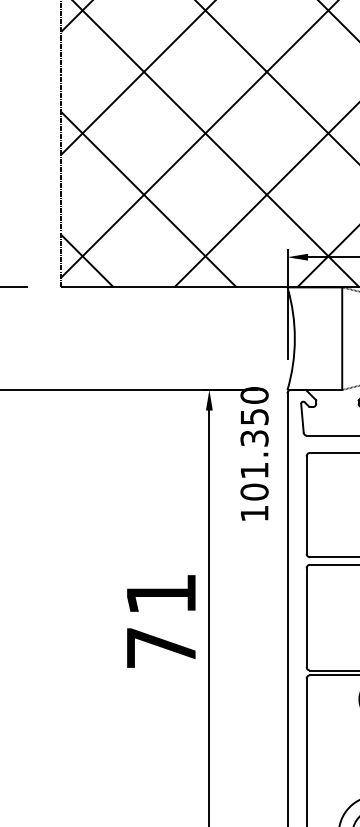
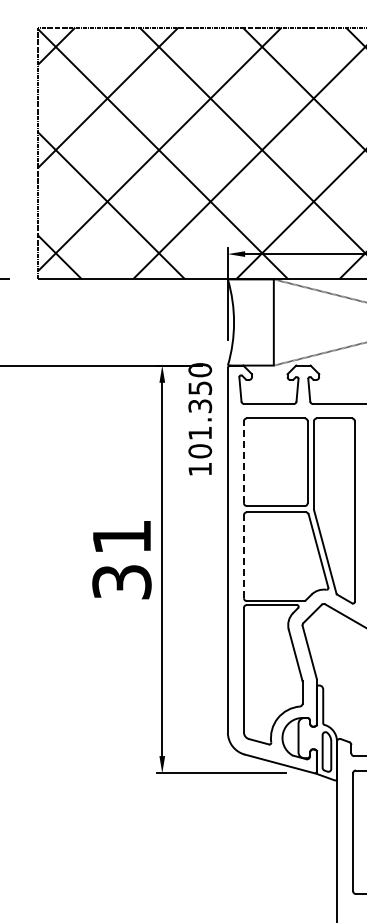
line: (306, 505) -> (243, 462), solid -> dashed
line: (306, 617) -> (243, 556), solid -> dashed
text: (160, 648) -> (121, 582), 71 -> 31

